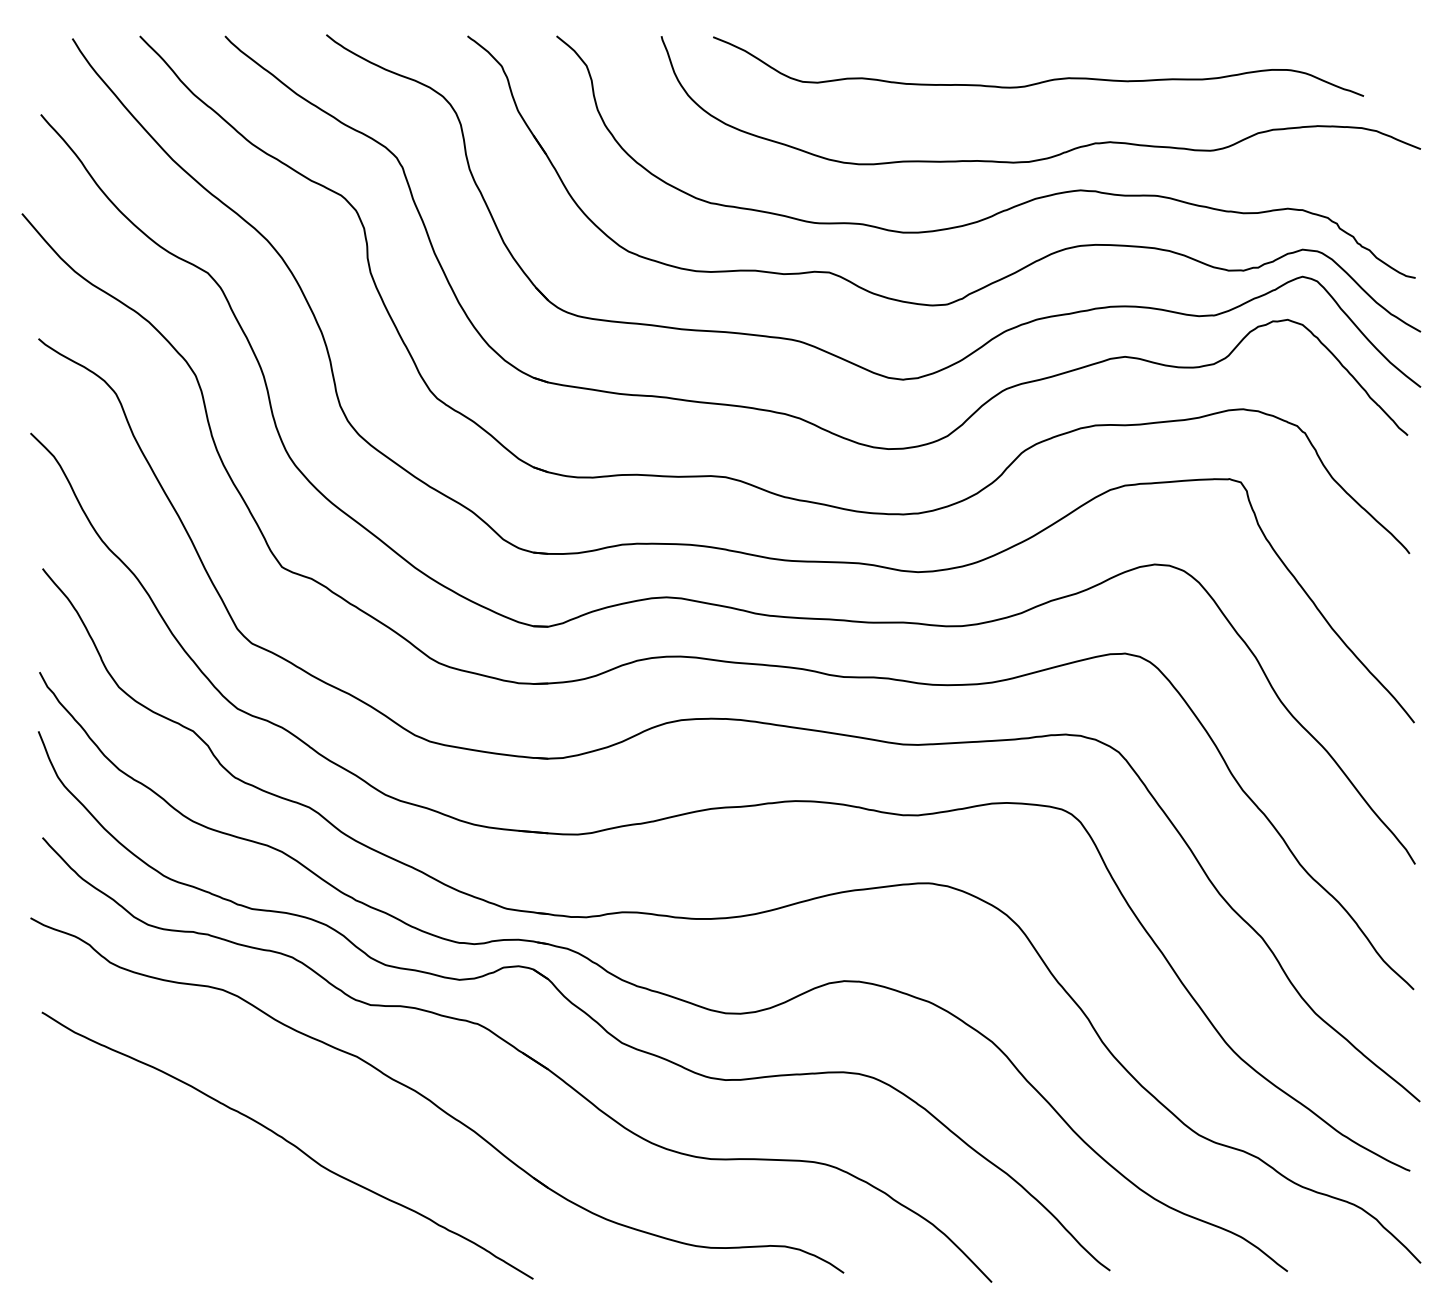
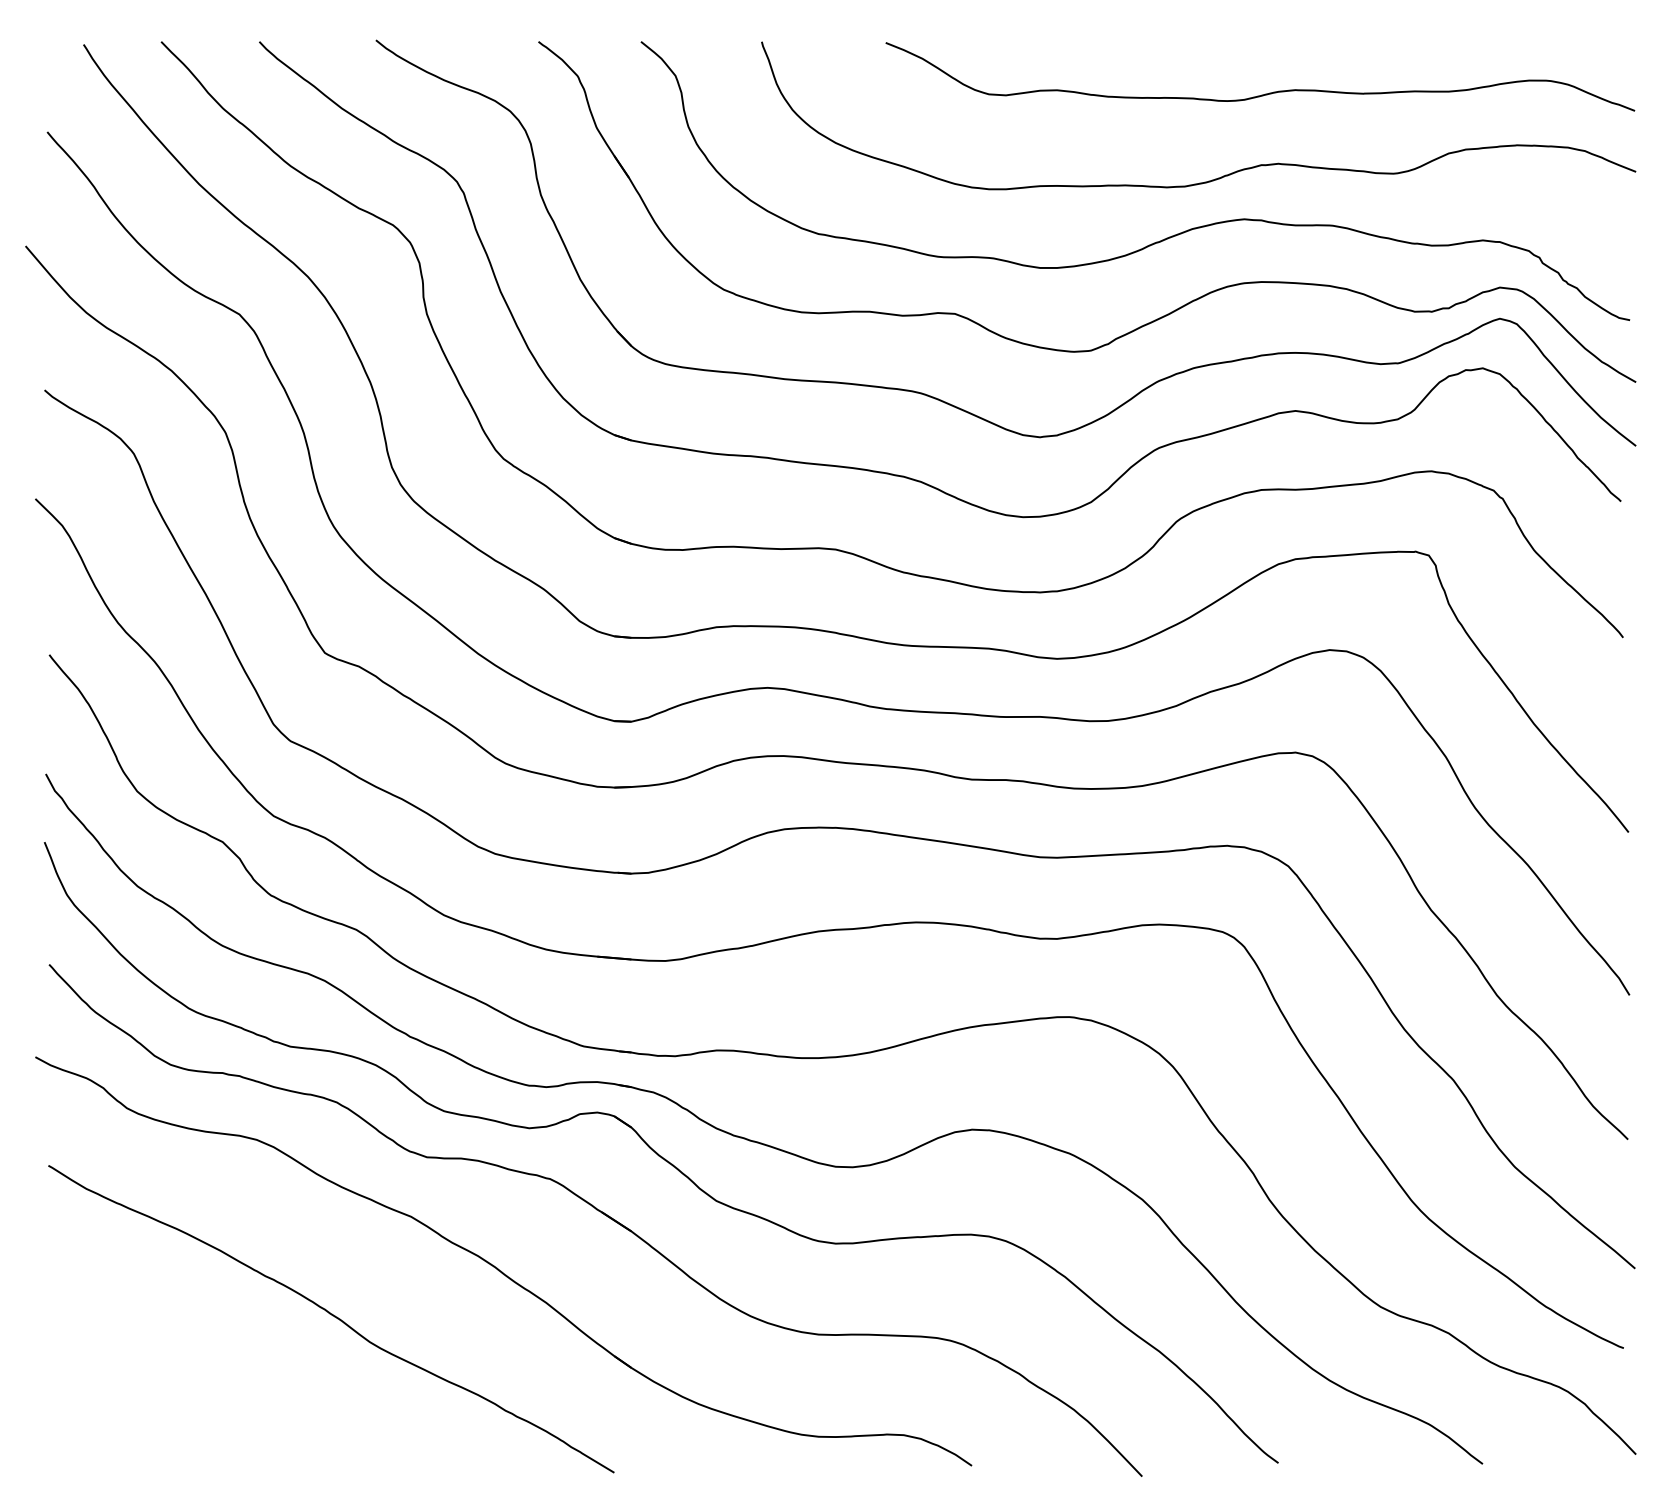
curve: (1040, 81) -> (1262, 93), moved

